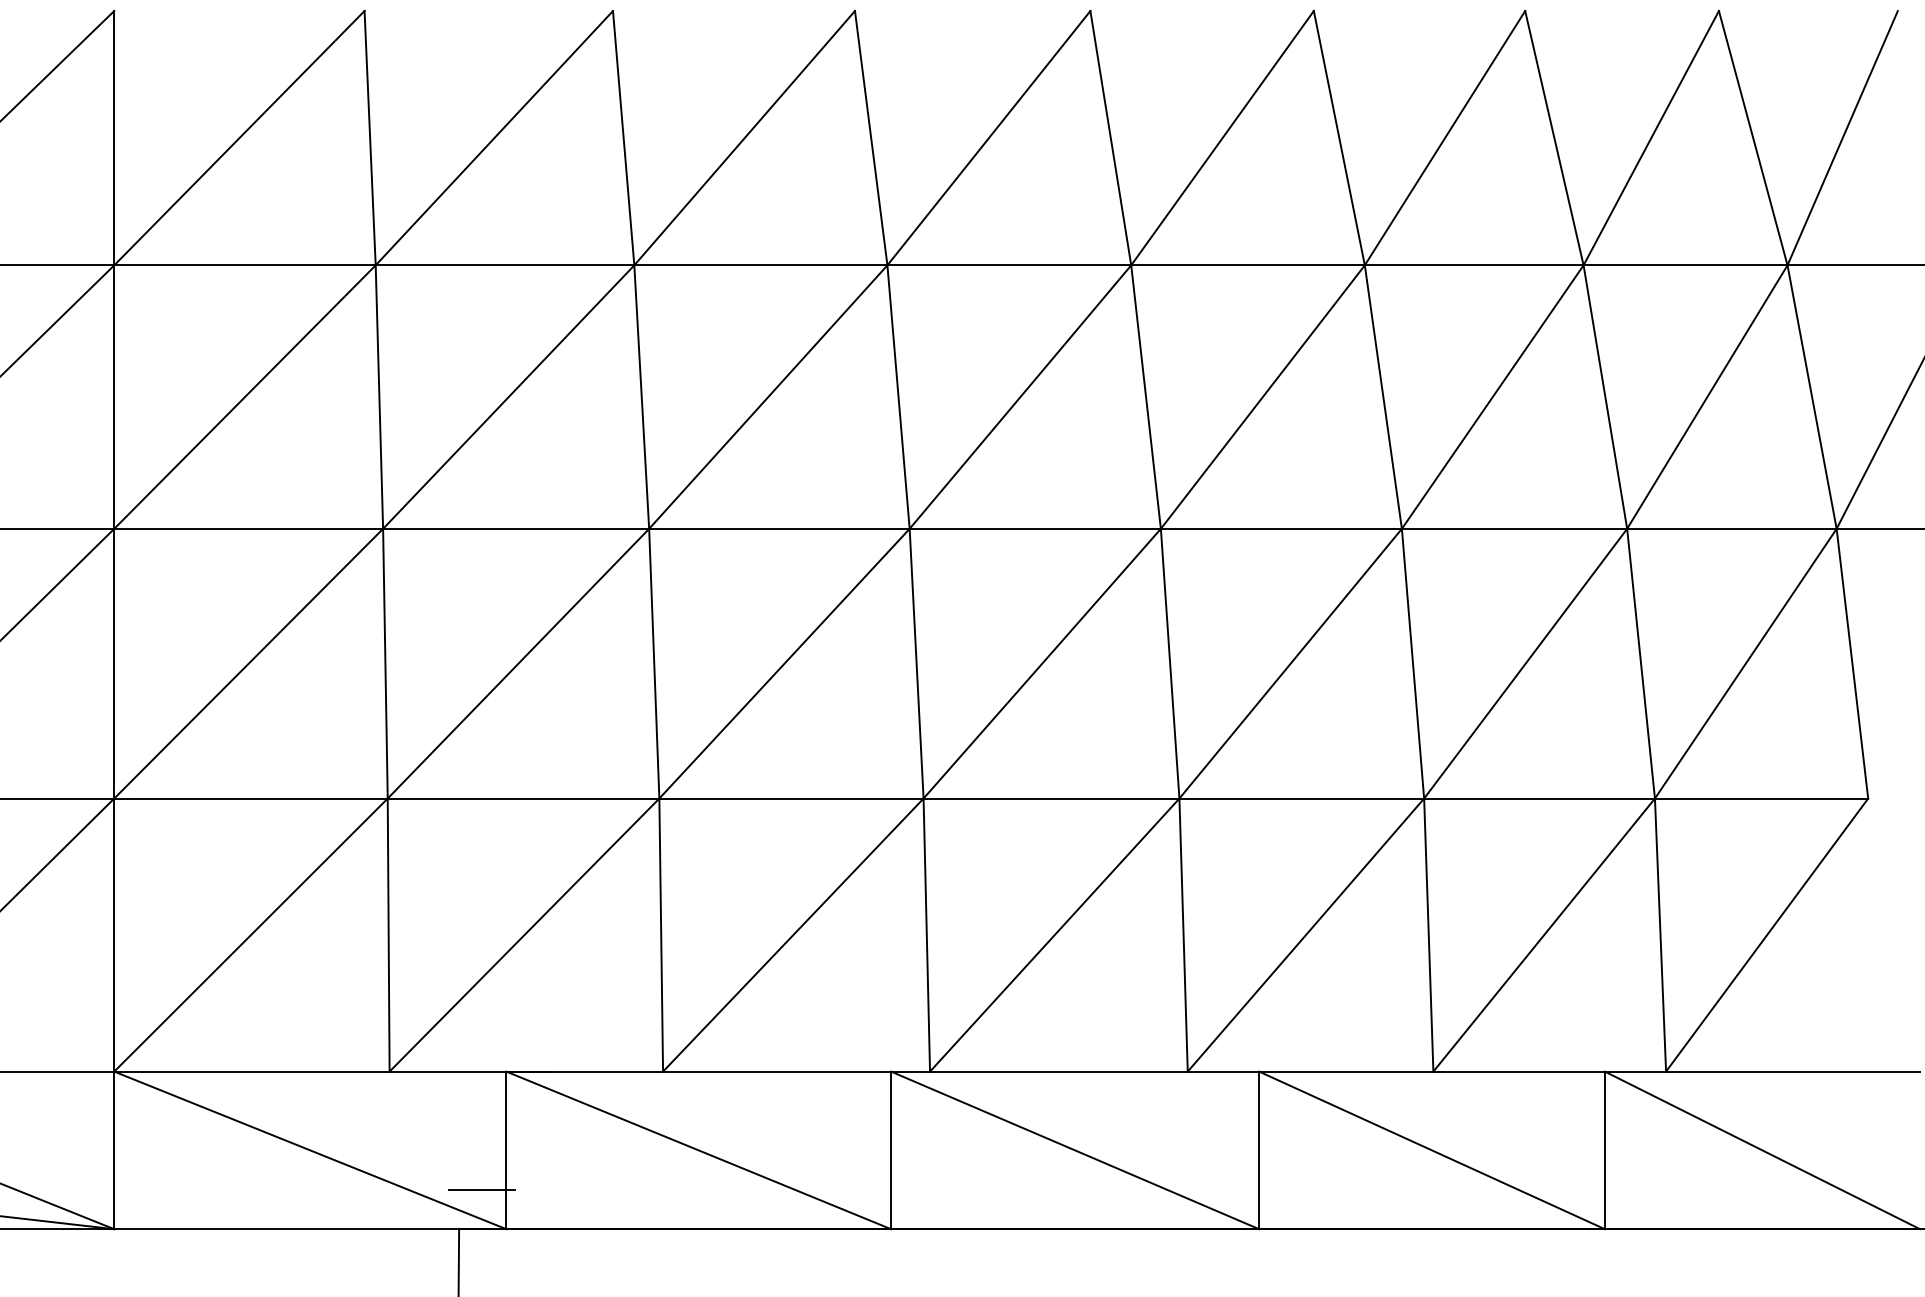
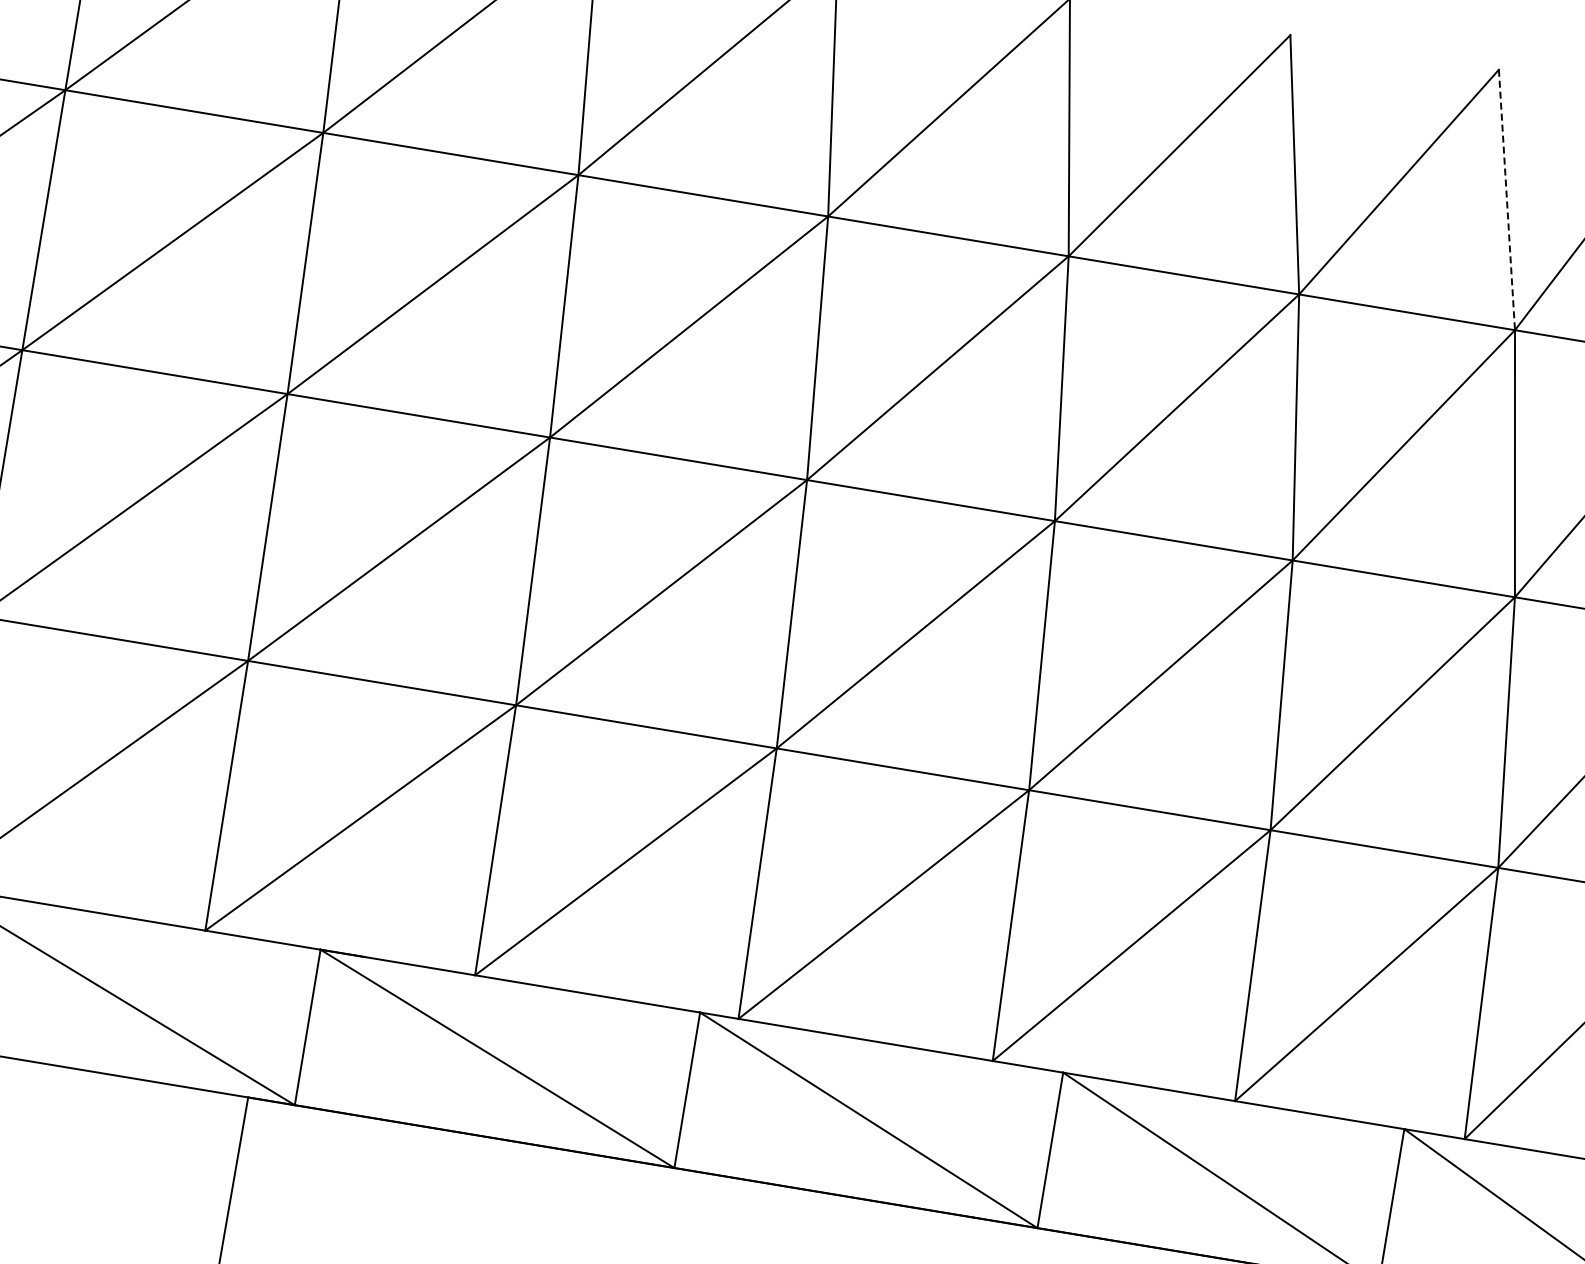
line: (1554, 138) -> (1507, 200), solid -> dashed
line: (481, 1189) -> (276, 1061), removed

